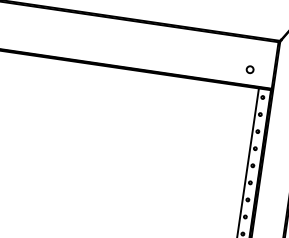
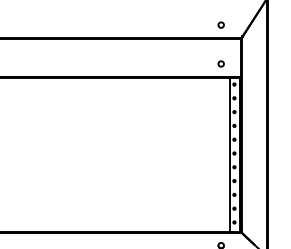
circle: (256, 20) -> (220, 24), added

